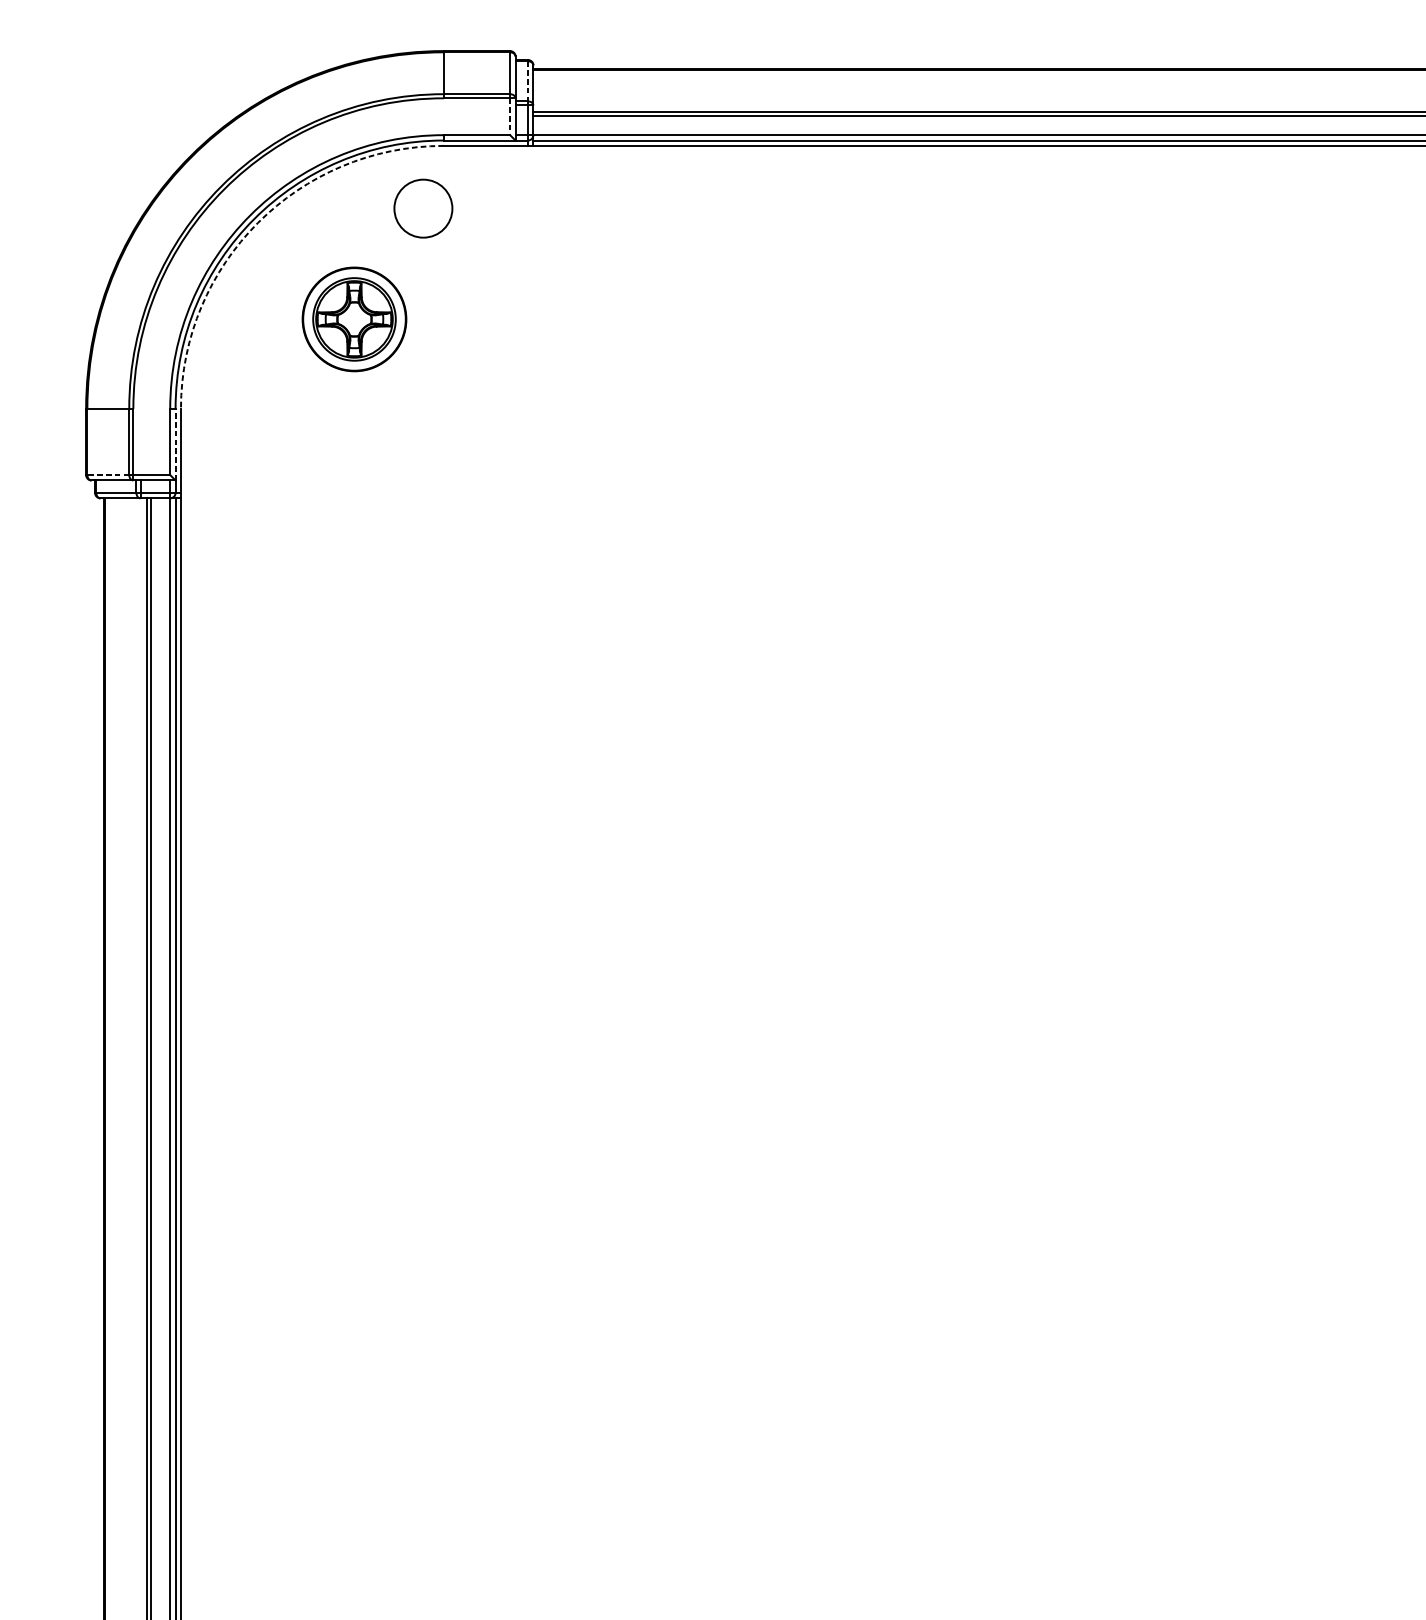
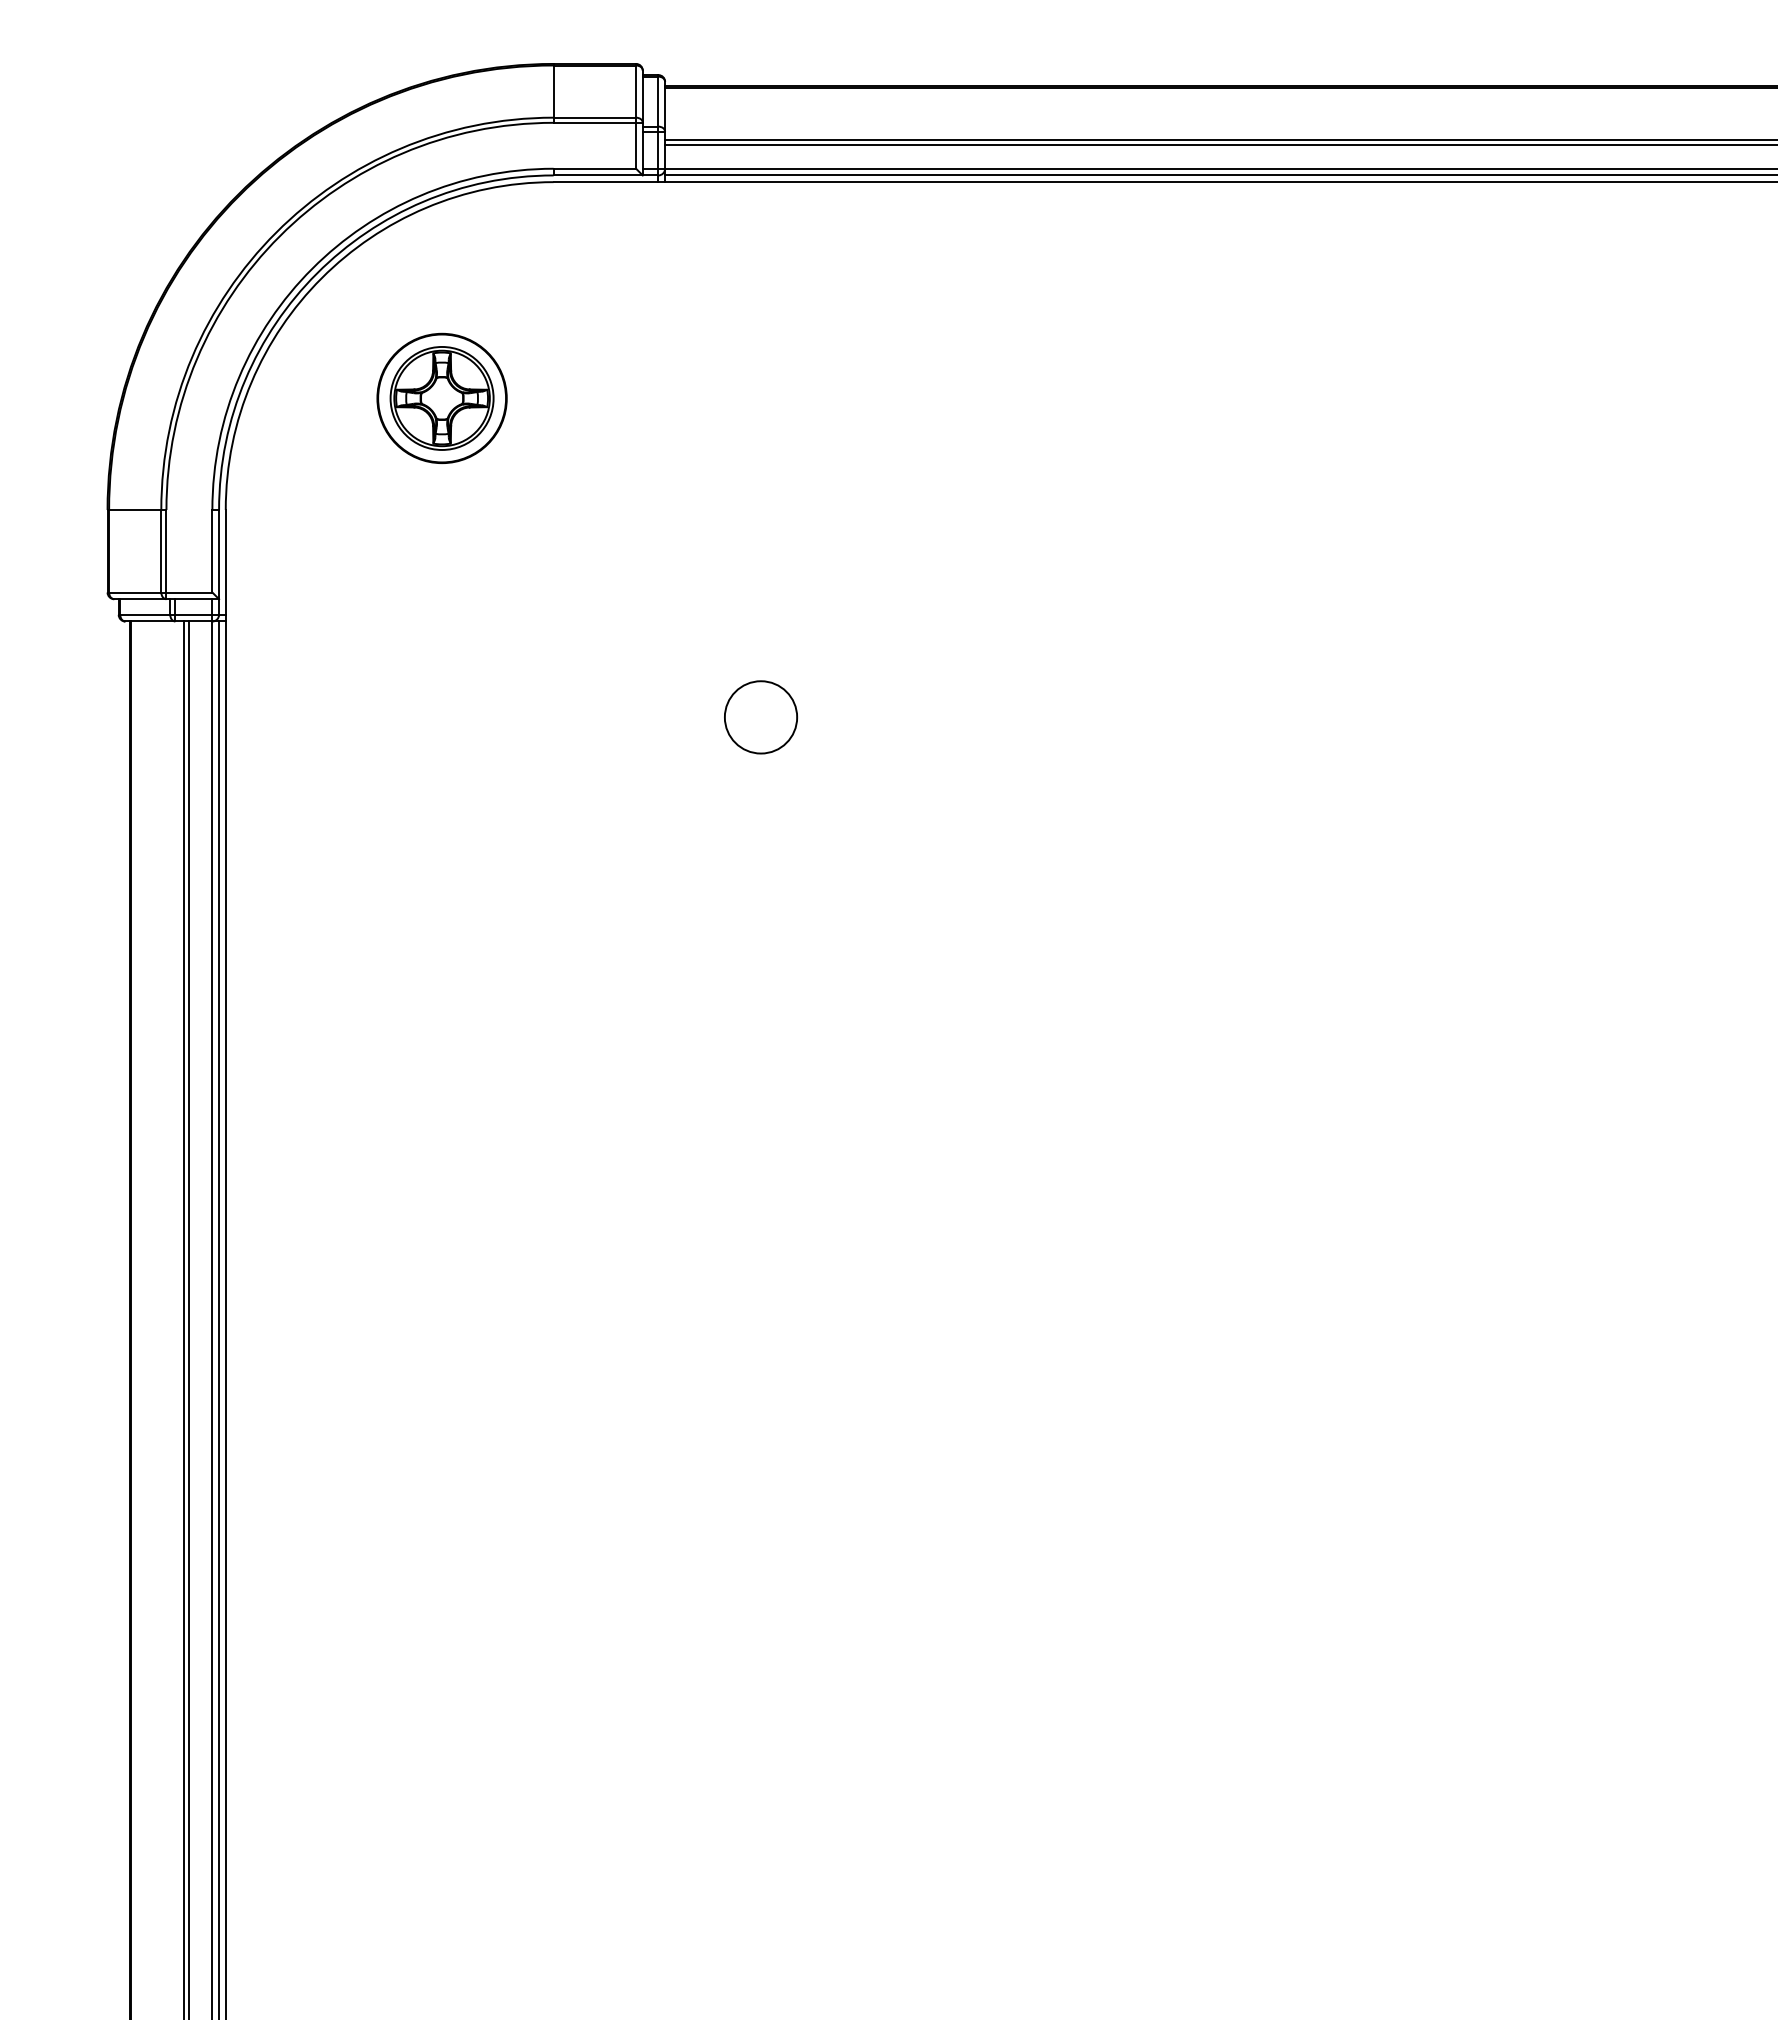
line: (528, 81) -> (658, 101), dashed -> solid
line: (510, 116) -> (636, 145), dashed -> solid
circle: (423, 208) -> (761, 717), moved
arc: (257, 223) -> (321, 278), dashed -> solid
line: (175, 444) -> (219, 554), dashed -> solid
line: (107, 475) -> (134, 592), dashed -> solid

